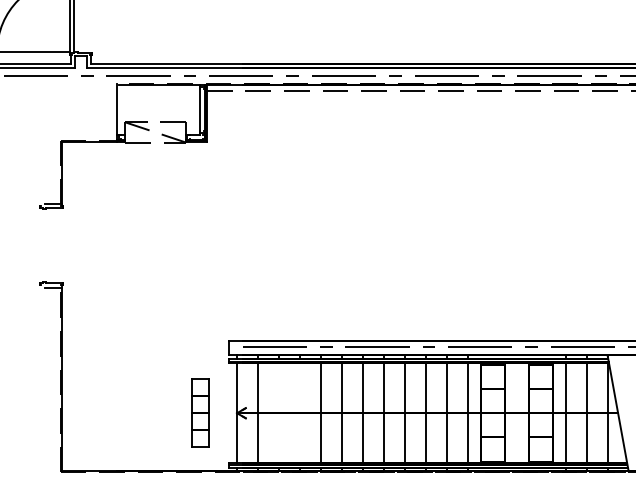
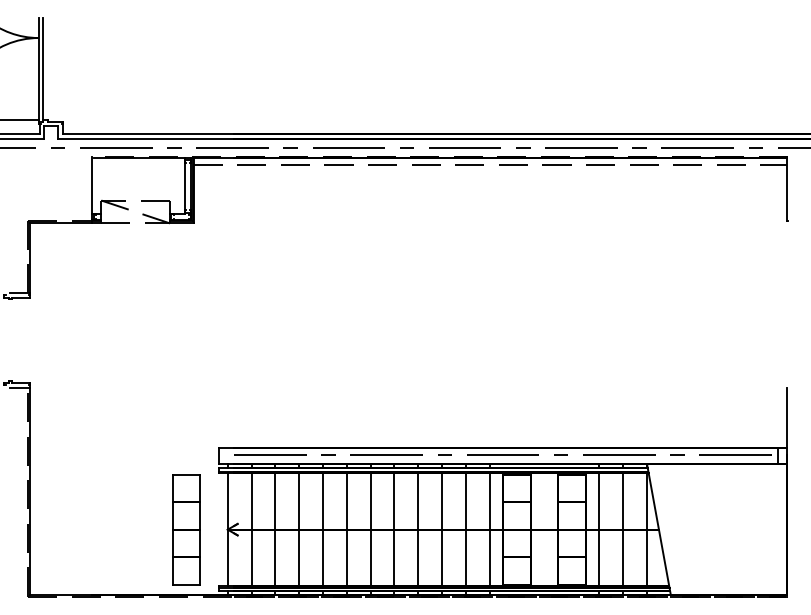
part: (200, 413) -> (186, 529), size x1.43
line: (279, 413) -> (275, 529), added
line: (300, 413) -> (299, 529), added

